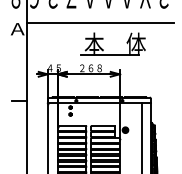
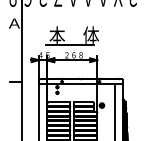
line: (100, 23) -> (81, 18), removed
part: (103, 39) -> (64, 31), moved

